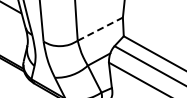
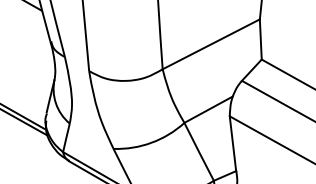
line: (100, 28) -> (211, 42), dashed -> solid

